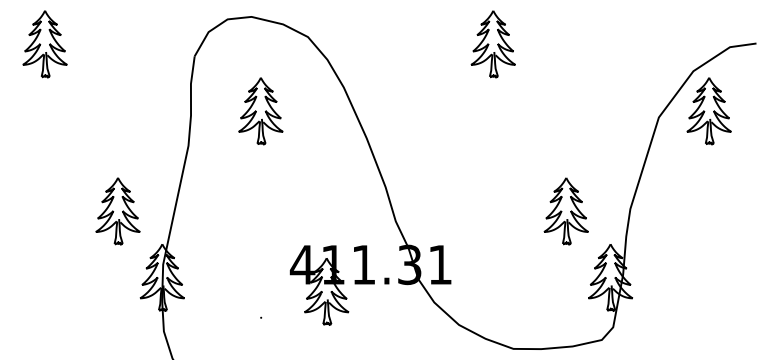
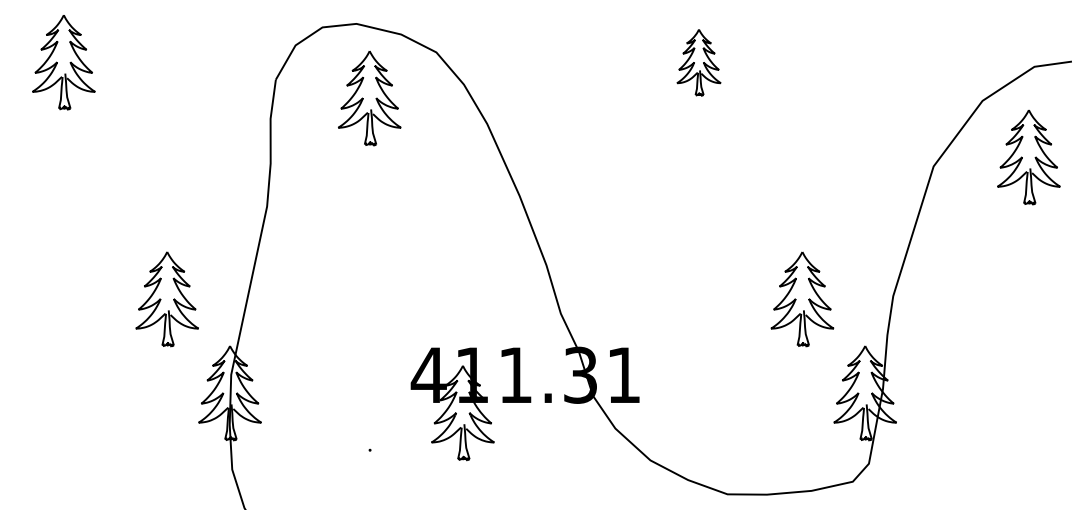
part: (492, 44) -> (698, 62), size x0.7
part: (260, 111) -> (369, 98), moved
part: (708, 111) -> (1028, 157), moved

